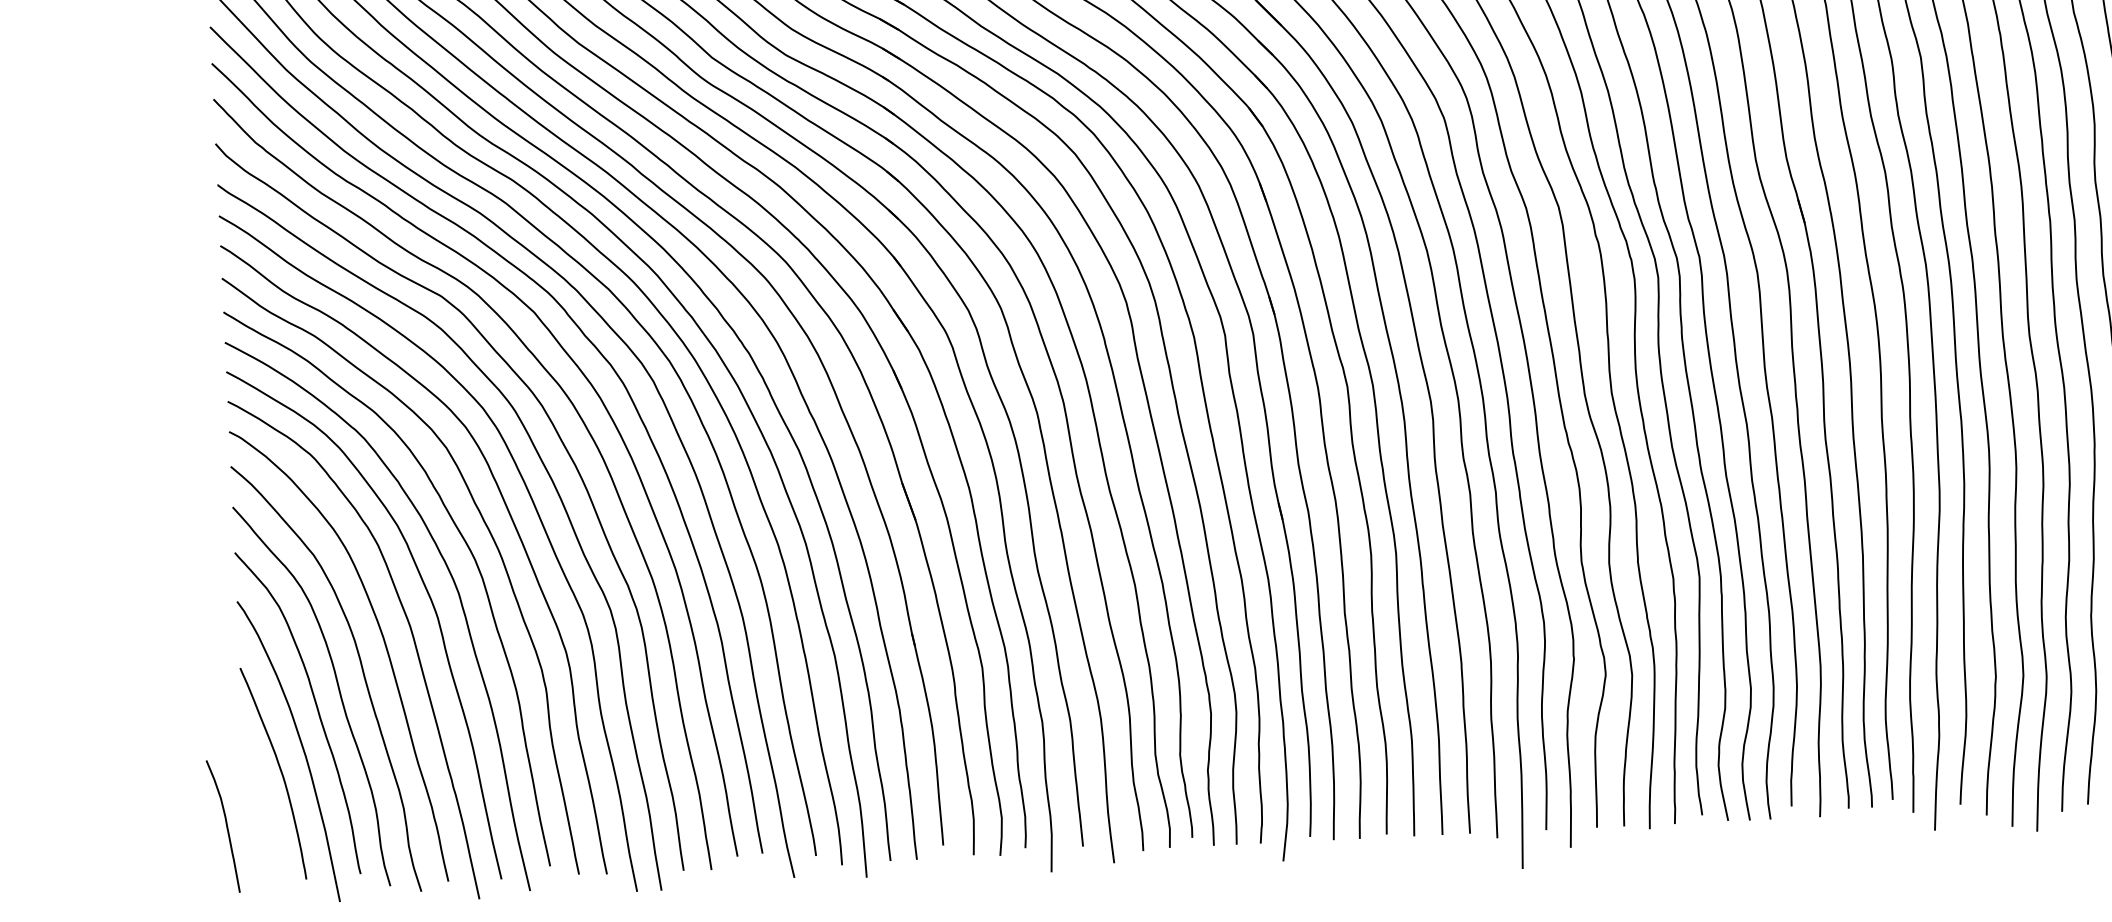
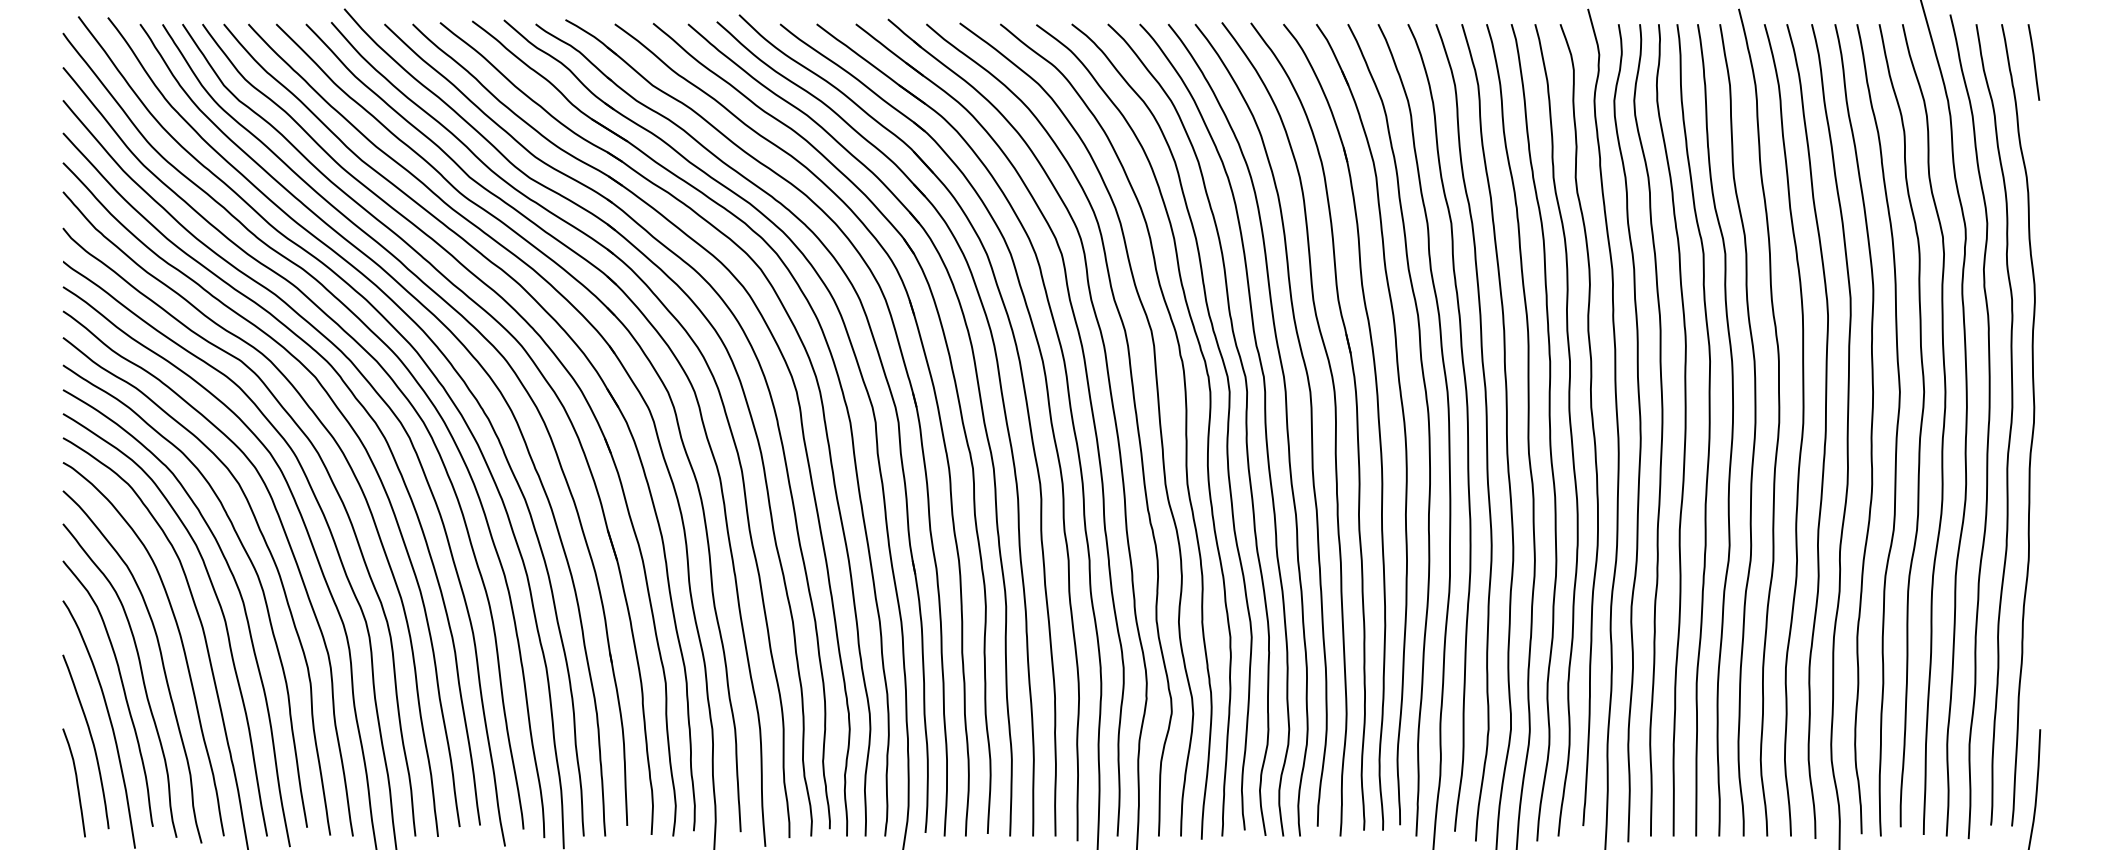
curve: (226, 825) -> (76, 782), moved

